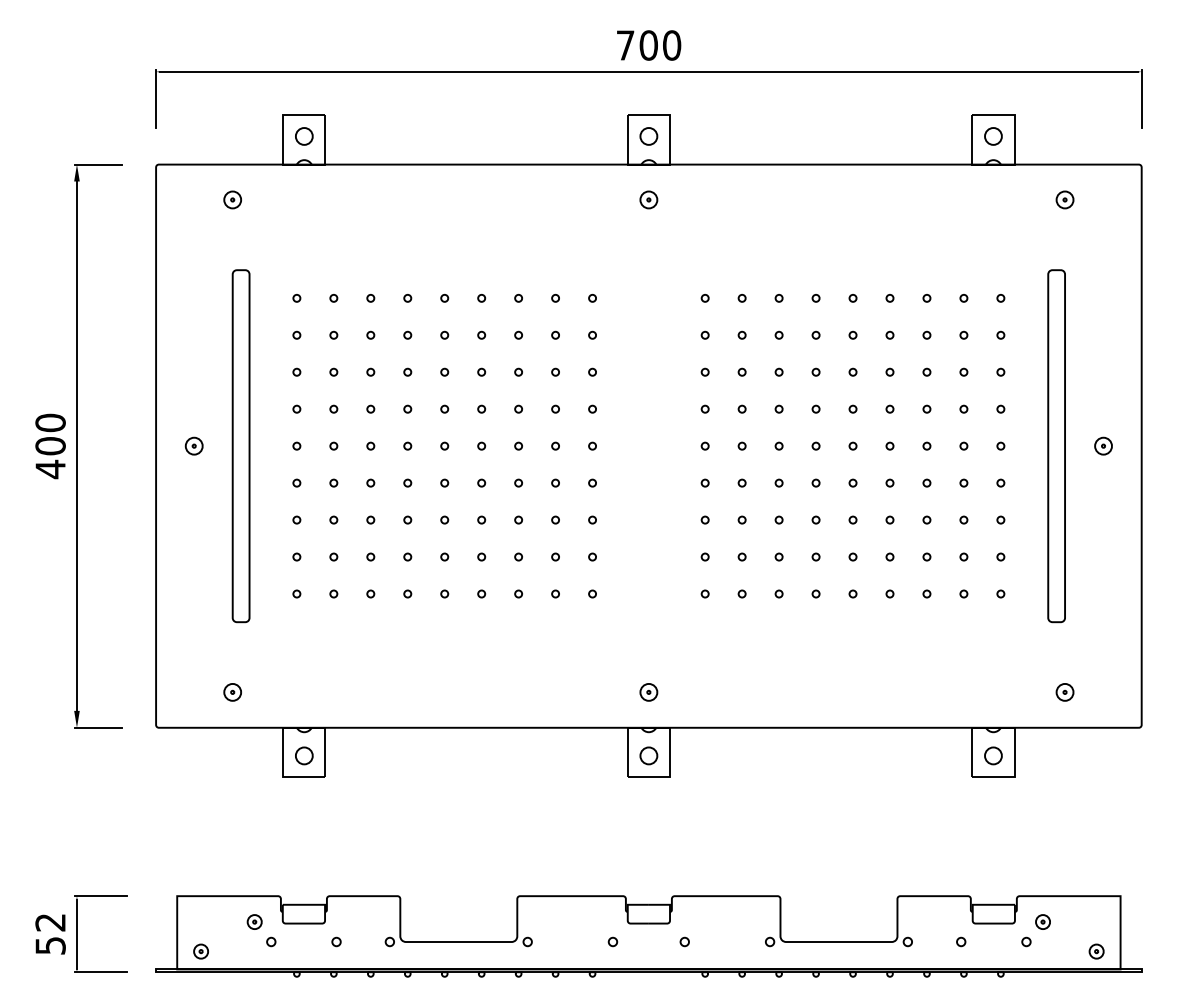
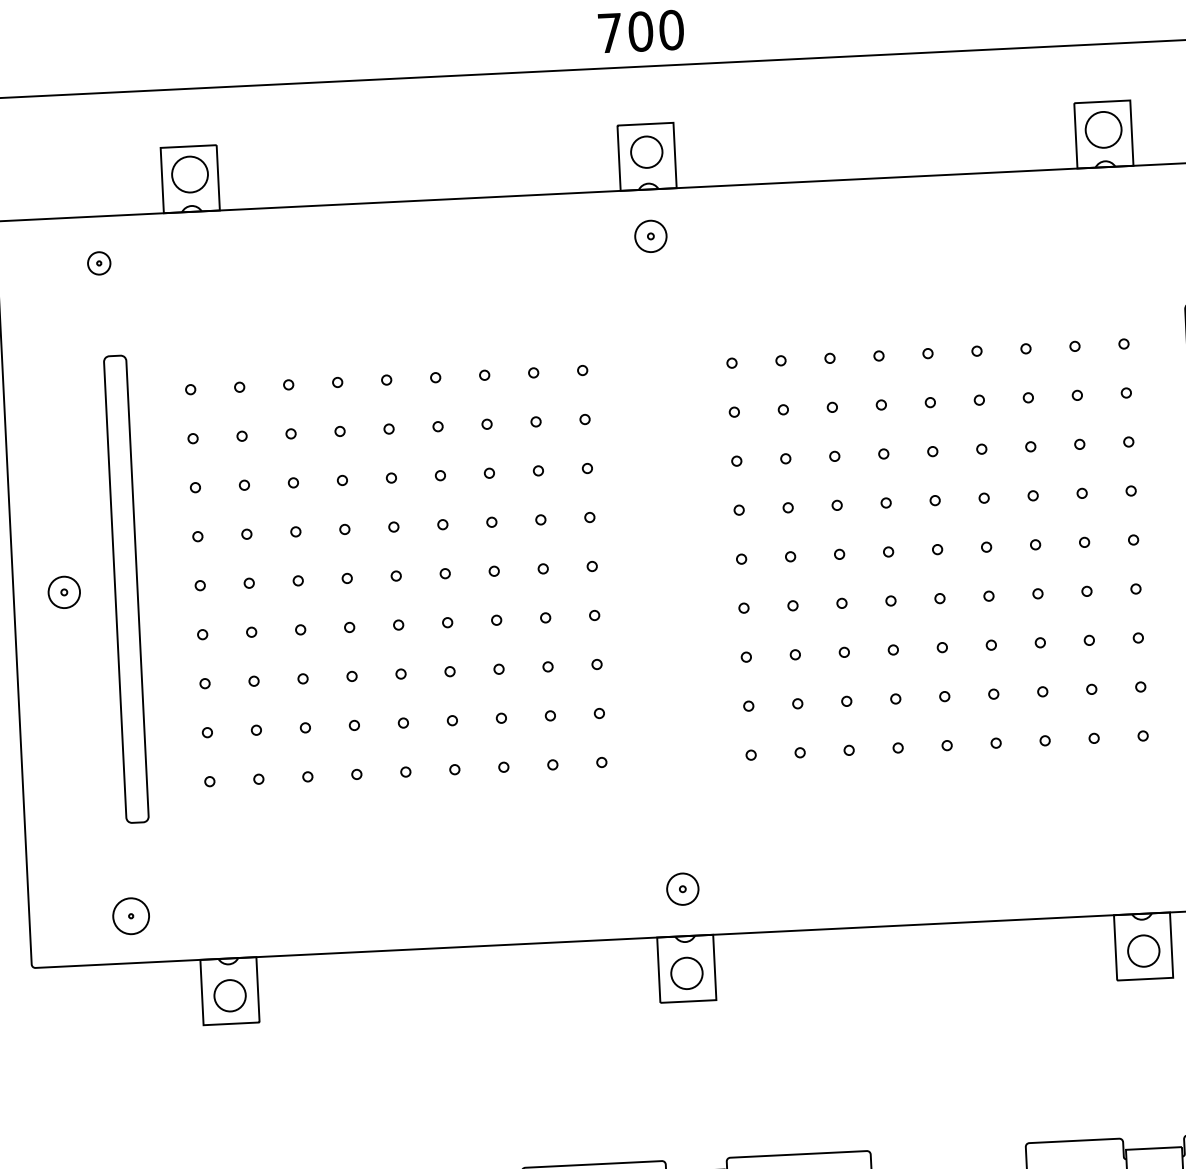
circle: (303, 136) -> (188, 174), size x1.6
circle: (648, 136) -> (646, 152), size x1.4
circle: (993, 136) -> (1103, 129), size x1.6
part: (648, 199) -> (650, 235), size x1.4
part: (193, 445) -> (63, 591), size x1.4
circle: (232, 691) -> (130, 915), size x1.6
part: (648, 692) -> (682, 889), size x1.4
circle: (304, 755) -> (230, 995), size x1.4
circle: (648, 755) -> (686, 972), size x1.4
circle: (993, 755) -> (1143, 950), size x1.4

